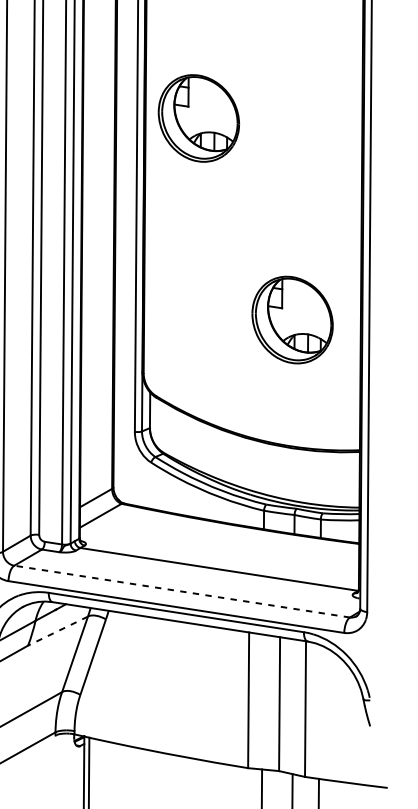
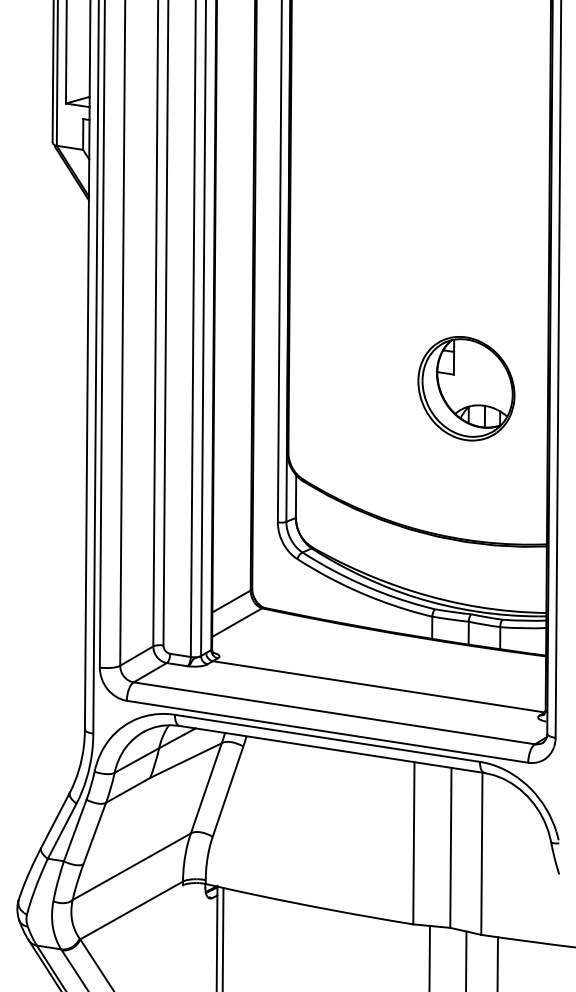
part: (198, 118) -> (354, 147), removed
line: (181, 591) -> (333, 713), dashed -> solid
line: (58, 631) -> (186, 760), dashed -> solid

